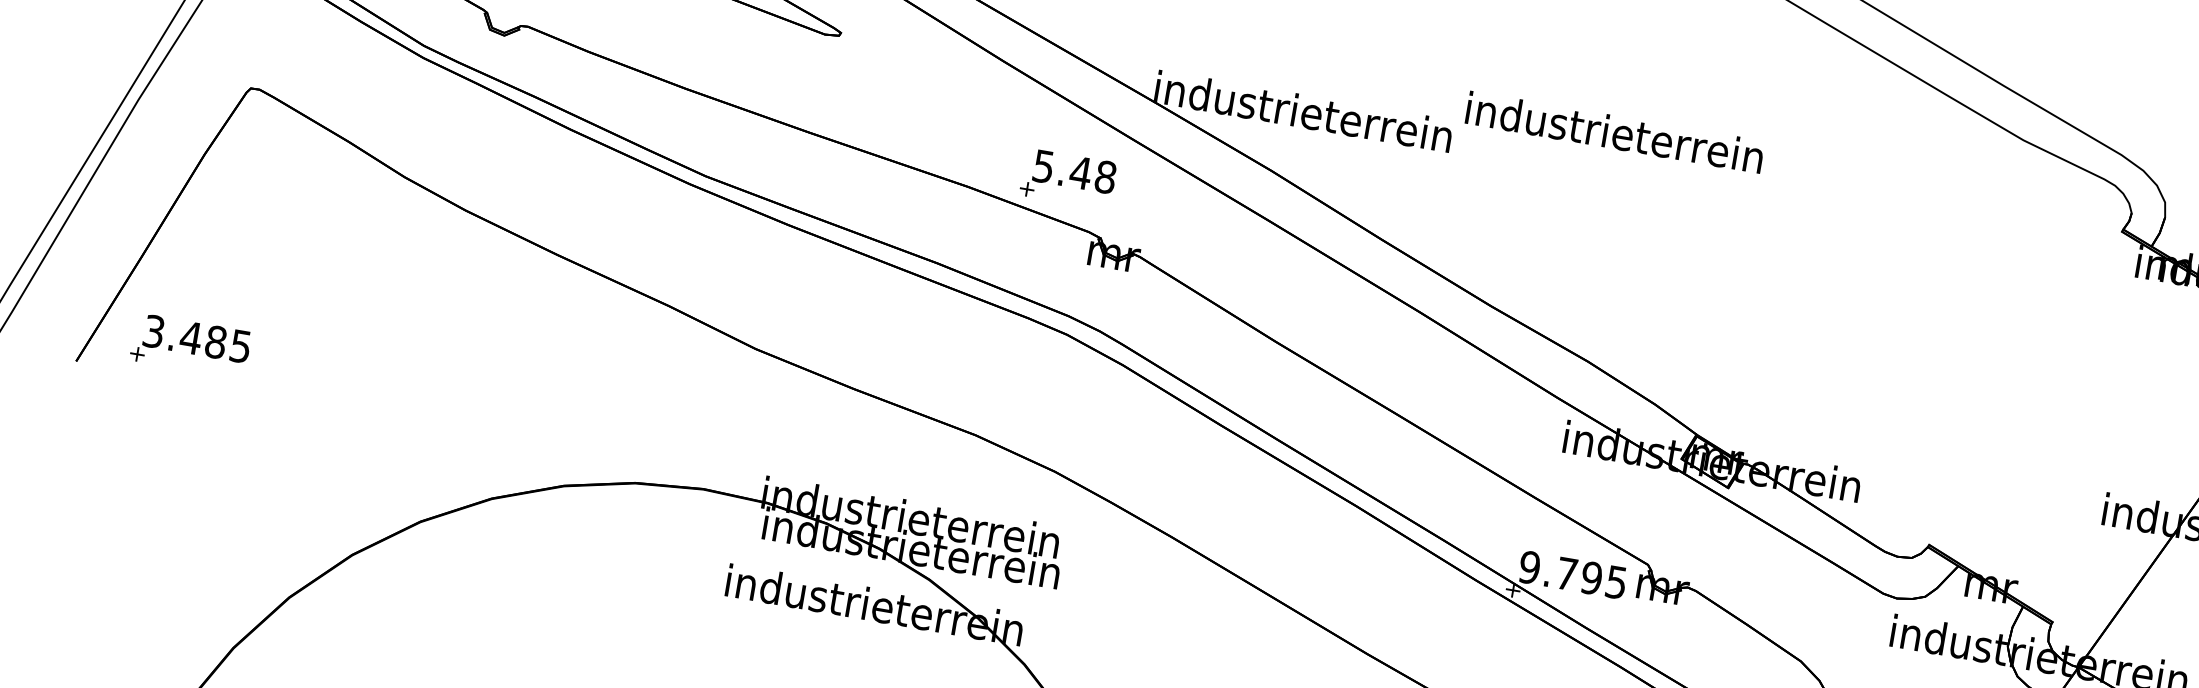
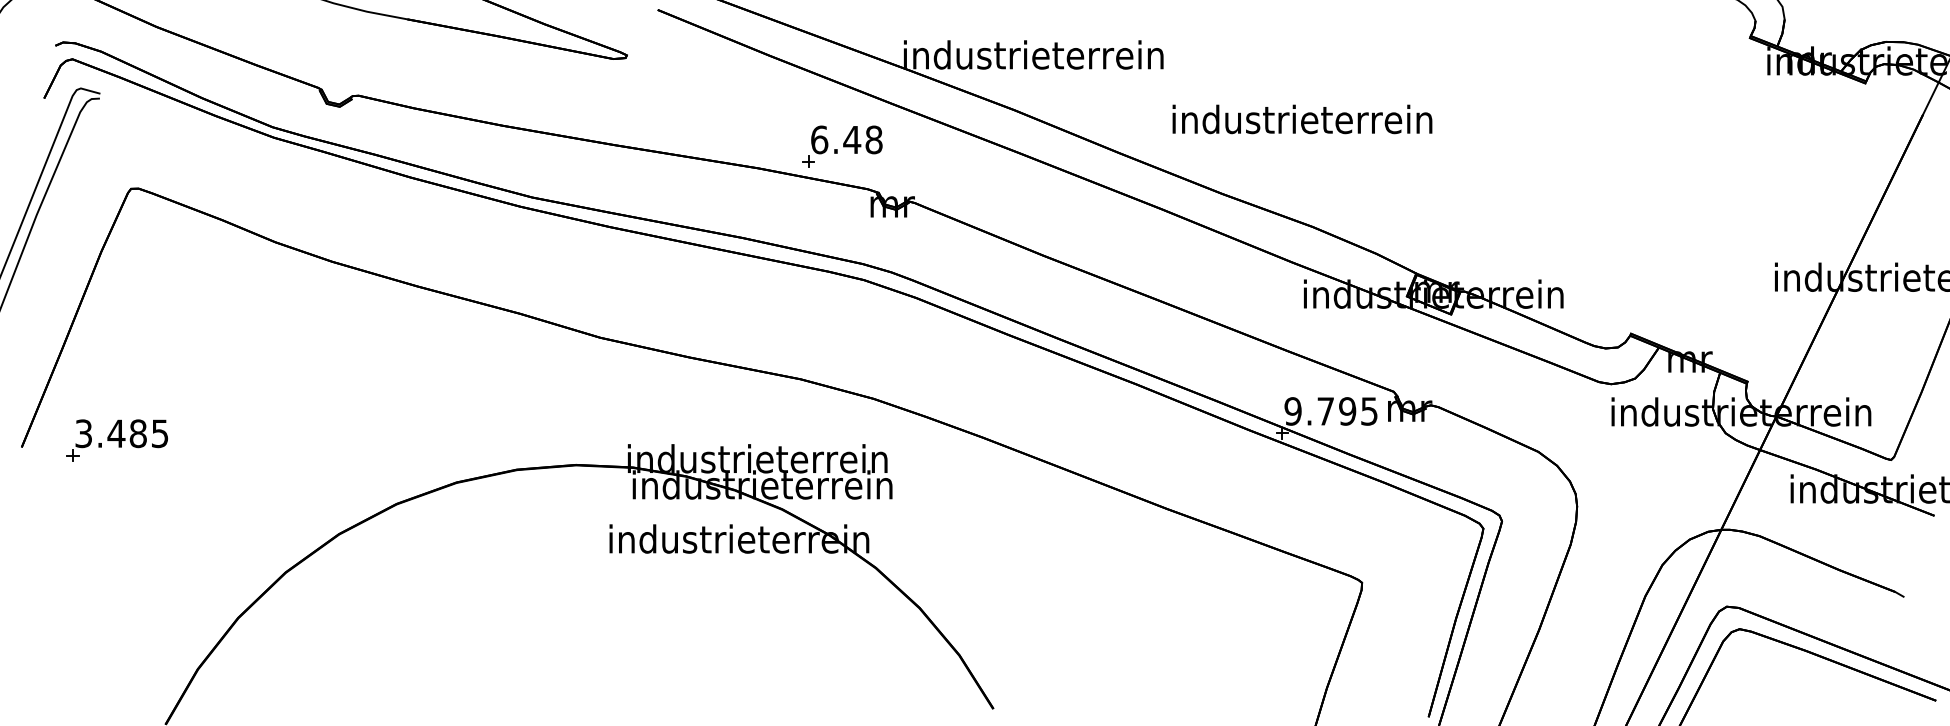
text: (1615, 132) -> (1302, 119), moved
text: (1043, 166) -> (819, 139), 5.48 -> 6.48
part: (189, 345) -> (116, 440), moved

